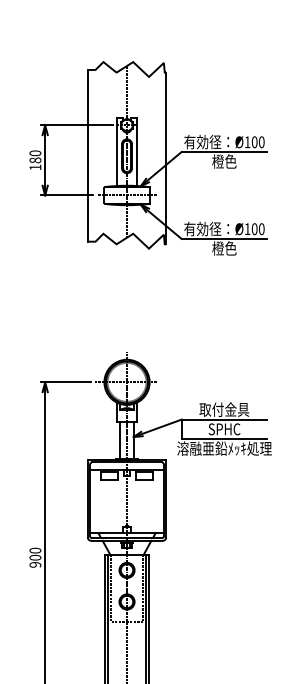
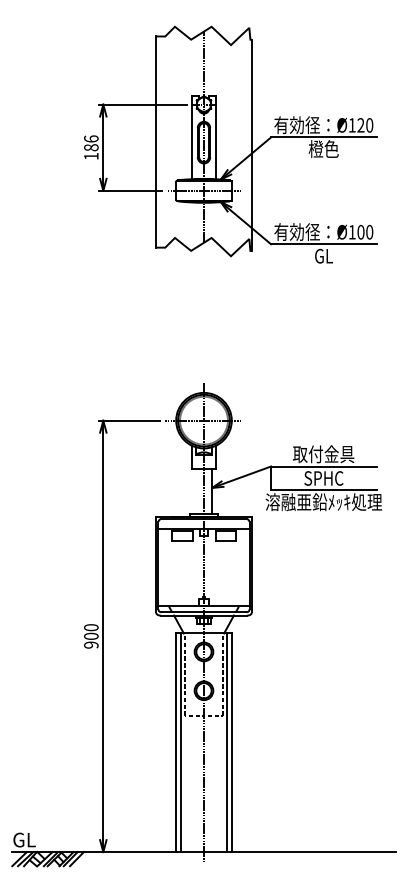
text: (254, 142) -> (360, 125), Ø100 -> Ø120
text: (35, 152) -> (91, 138), 180 -> 186
text: (224, 248) -> (323, 255), 橙色 -> GL
line: (120, 439) -> (195, 491), removed

